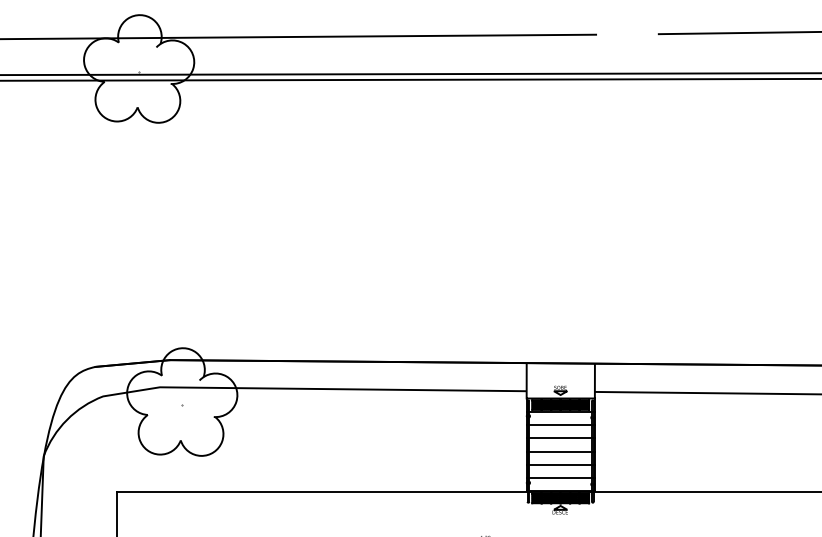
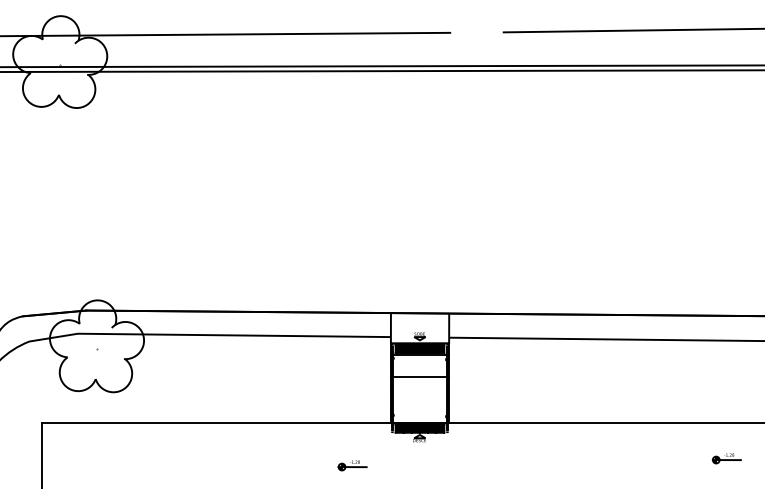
line: (560, 424) -> (419, 365), removed
line: (560, 451) -> (419, 388), removed
line: (560, 464) -> (419, 399), removed
line: (560, 478) -> (419, 411), removed

